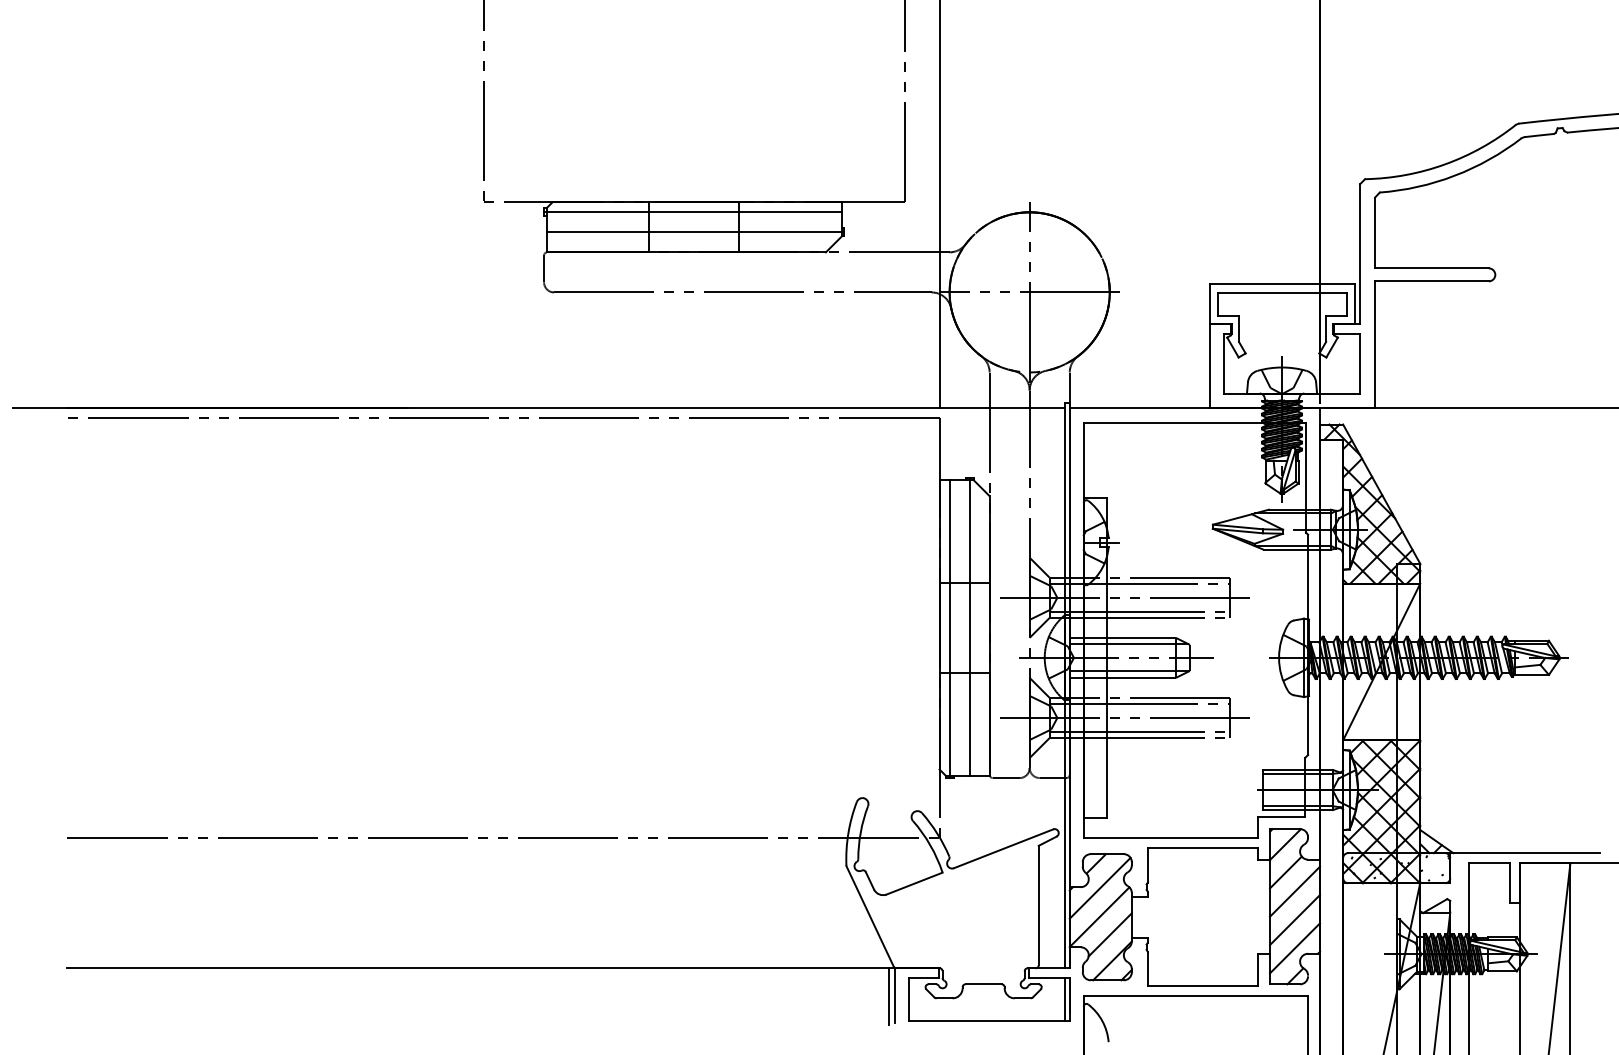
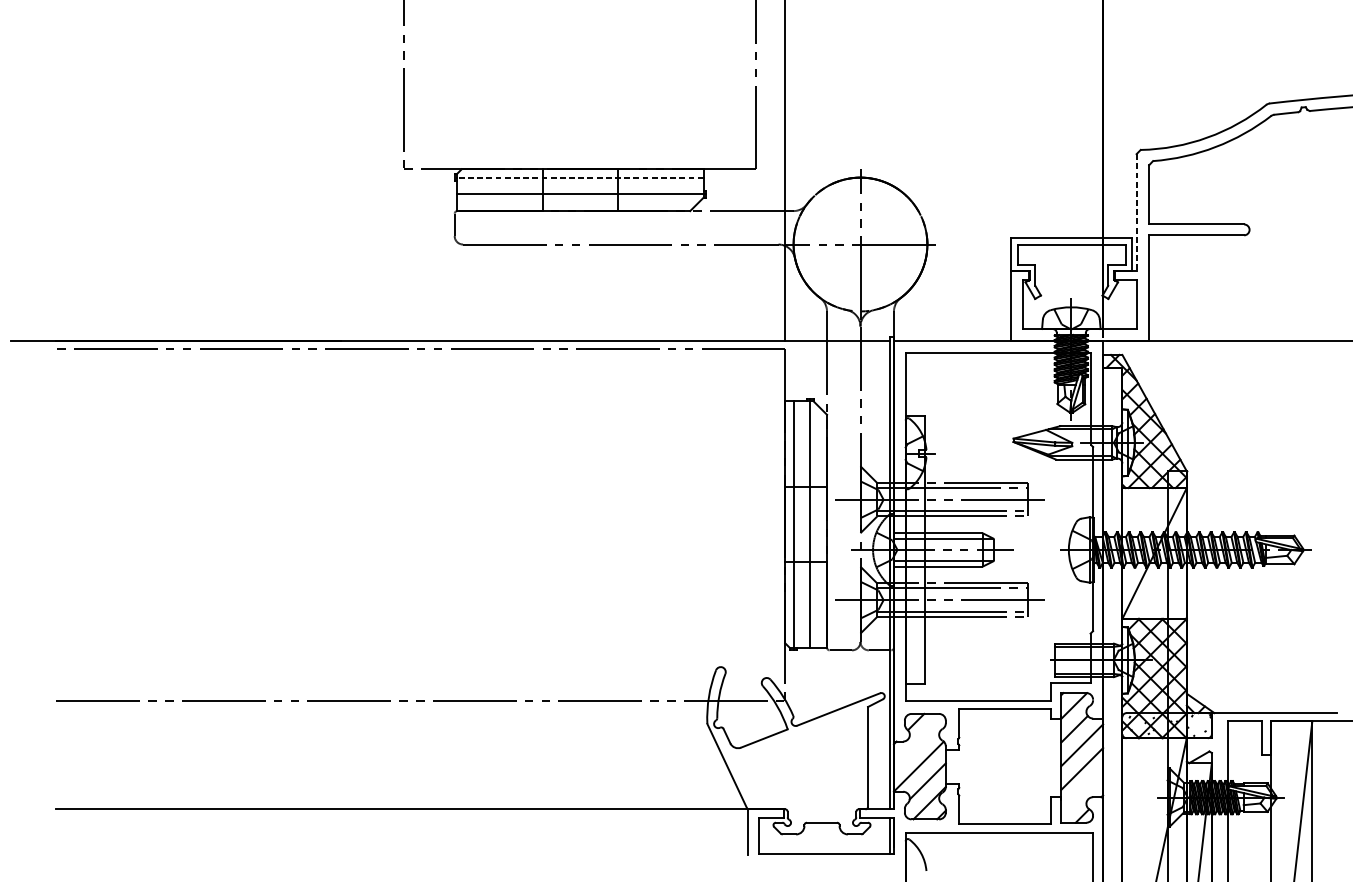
line: (693, 212) -> (579, 177), solid -> dashed
line: (1360, 254) -> (1136, 212), solid -> dashed
line: (1099, 887) -> (918, 741), removed
line: (1295, 948) -> (1082, 792), removed
line: (889, 996) -> (743, 832), removed

